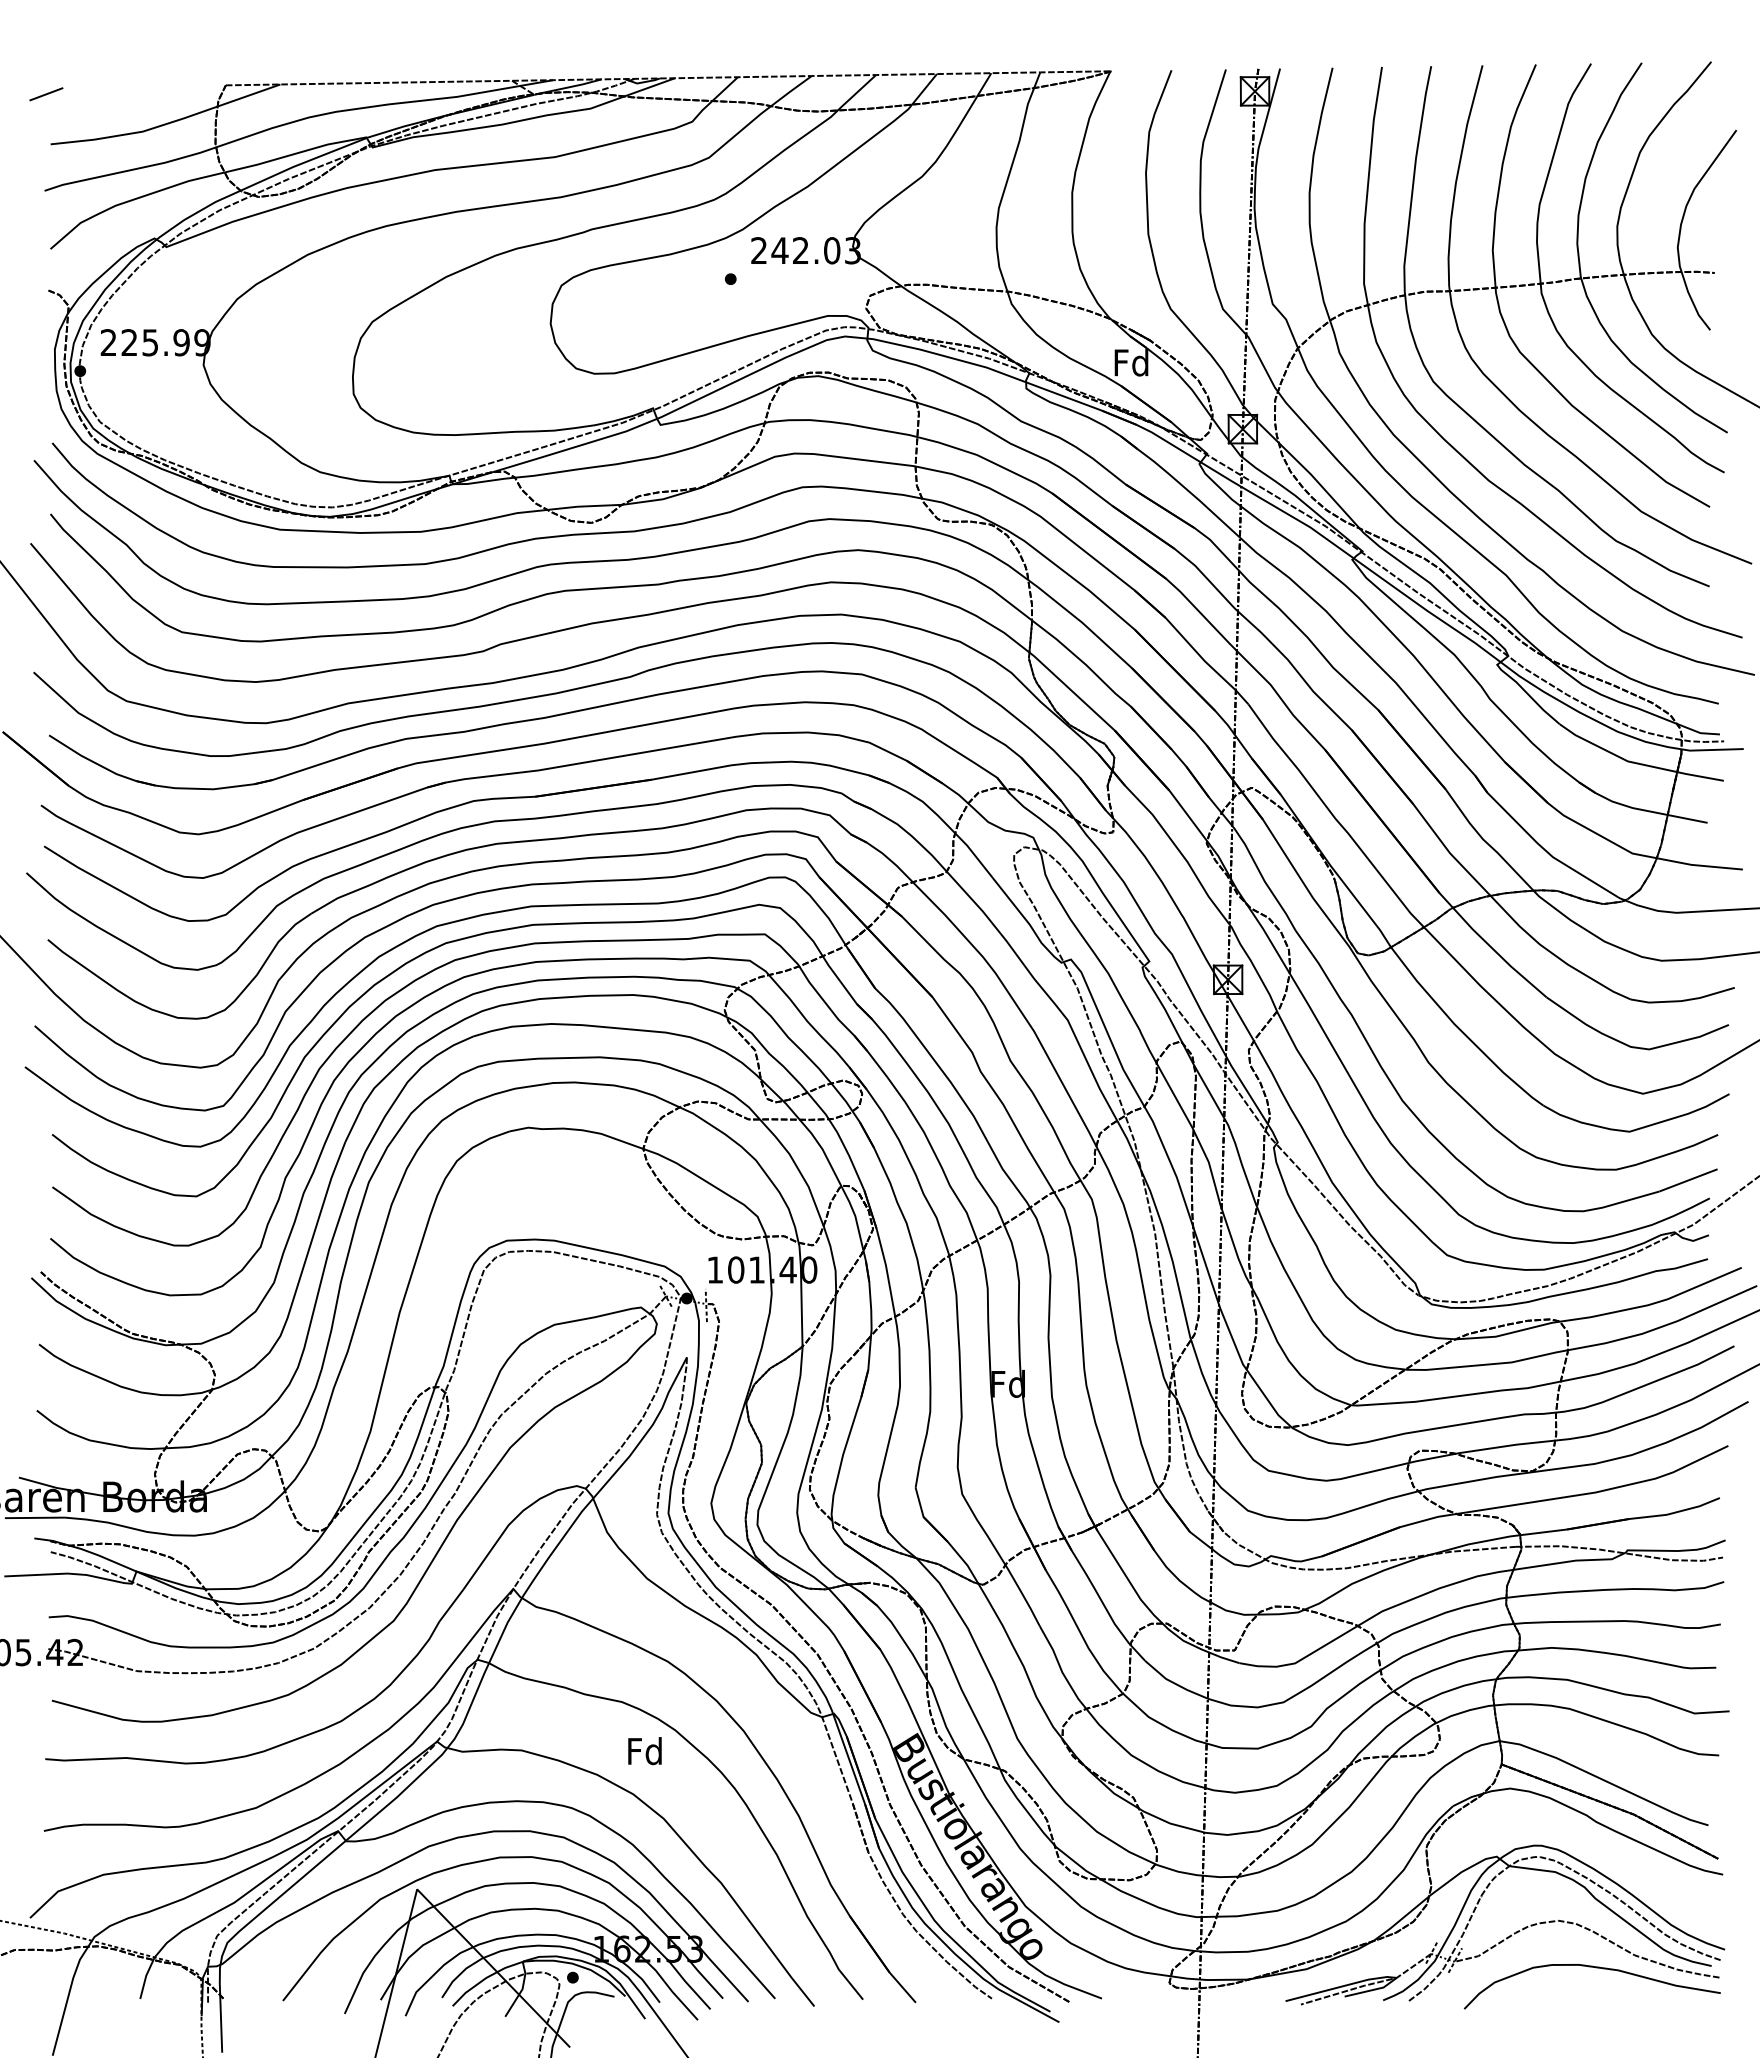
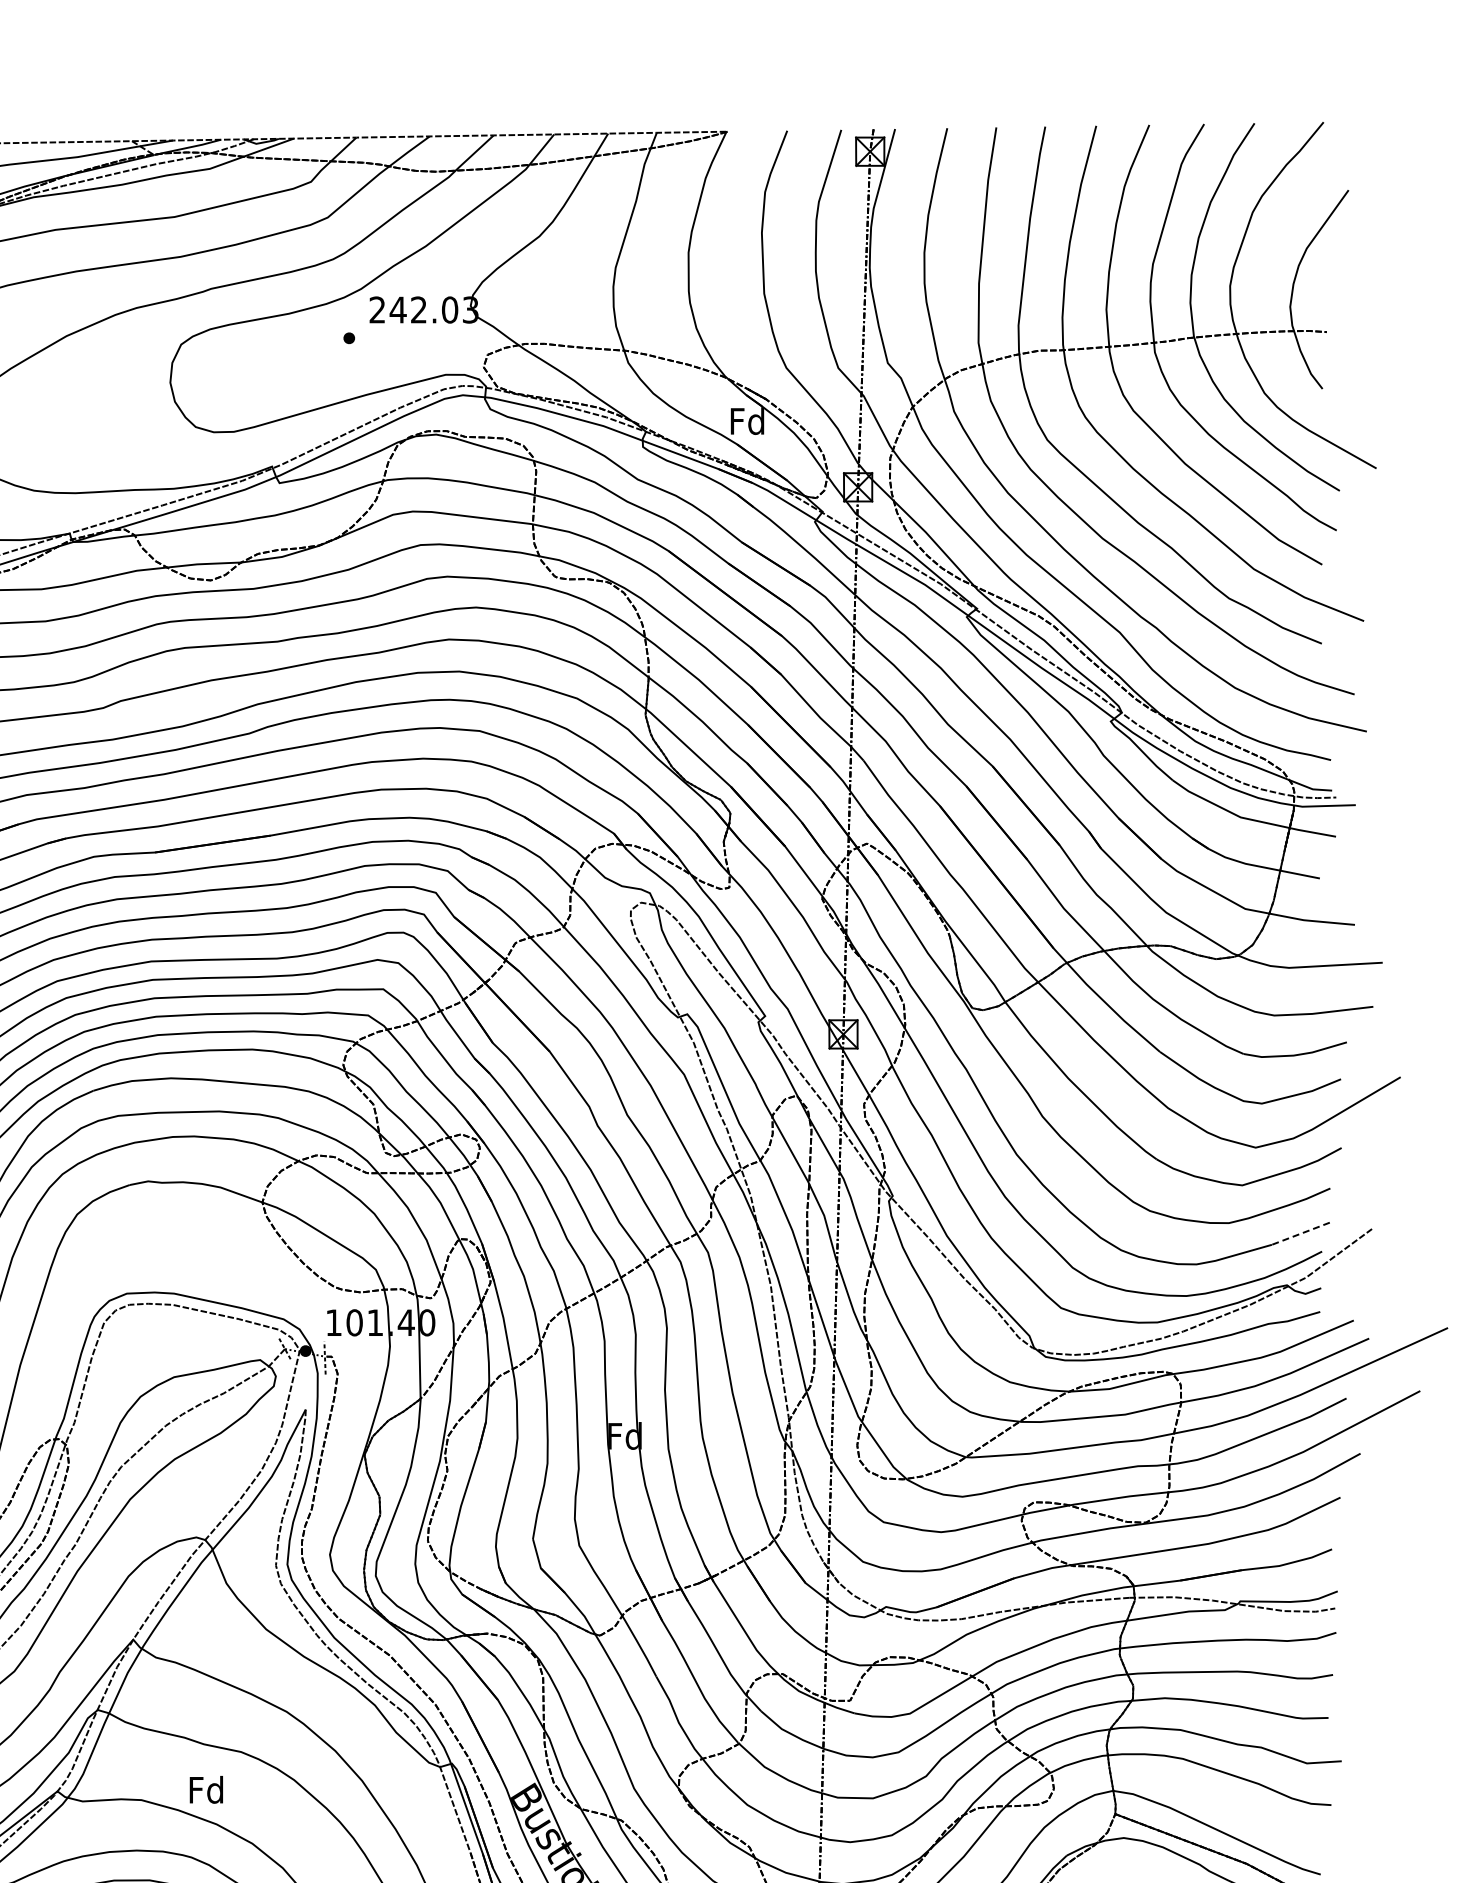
line: (1688, 1180) -> (1300, 1233), solid -> dashed
text: (644, 1751) -> (205, 1790), moved

